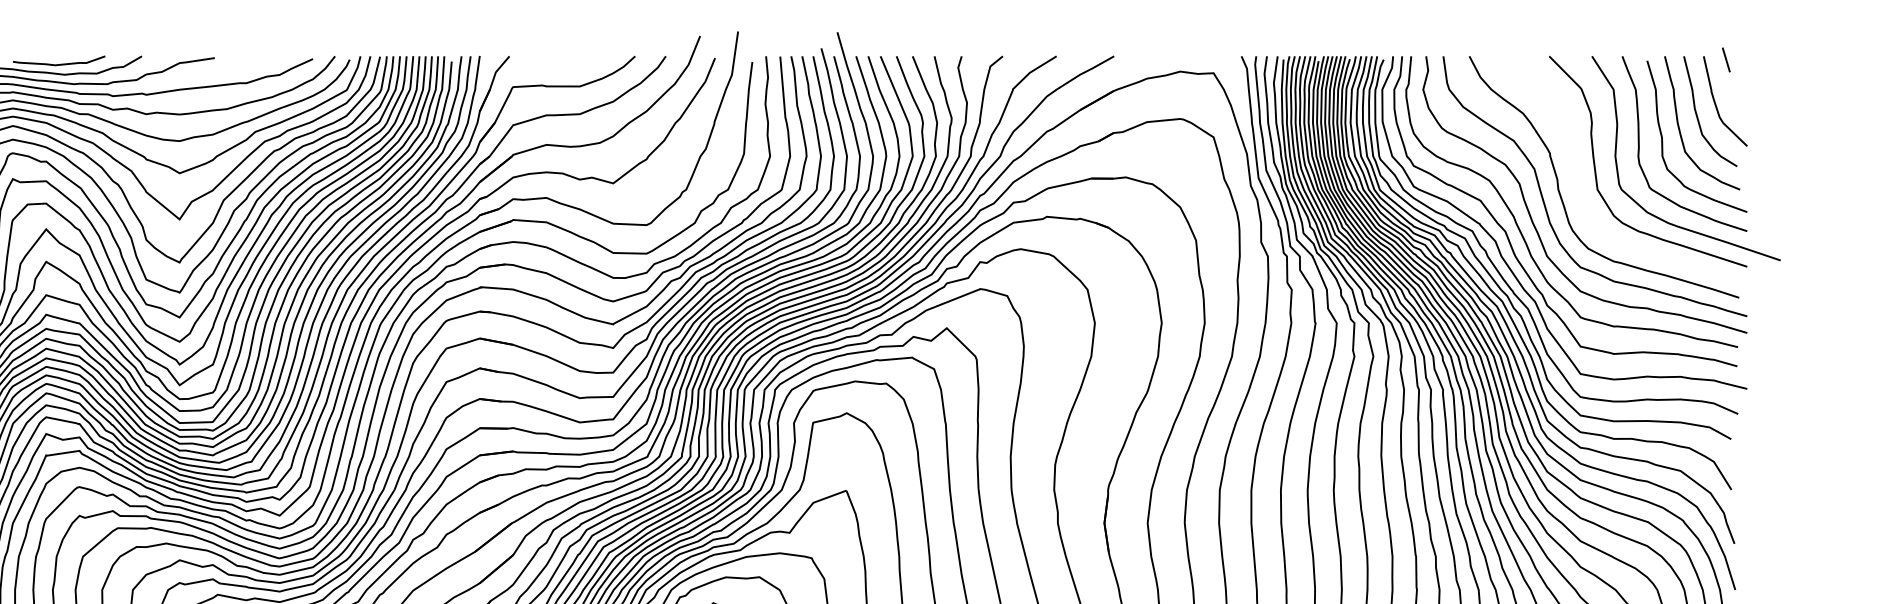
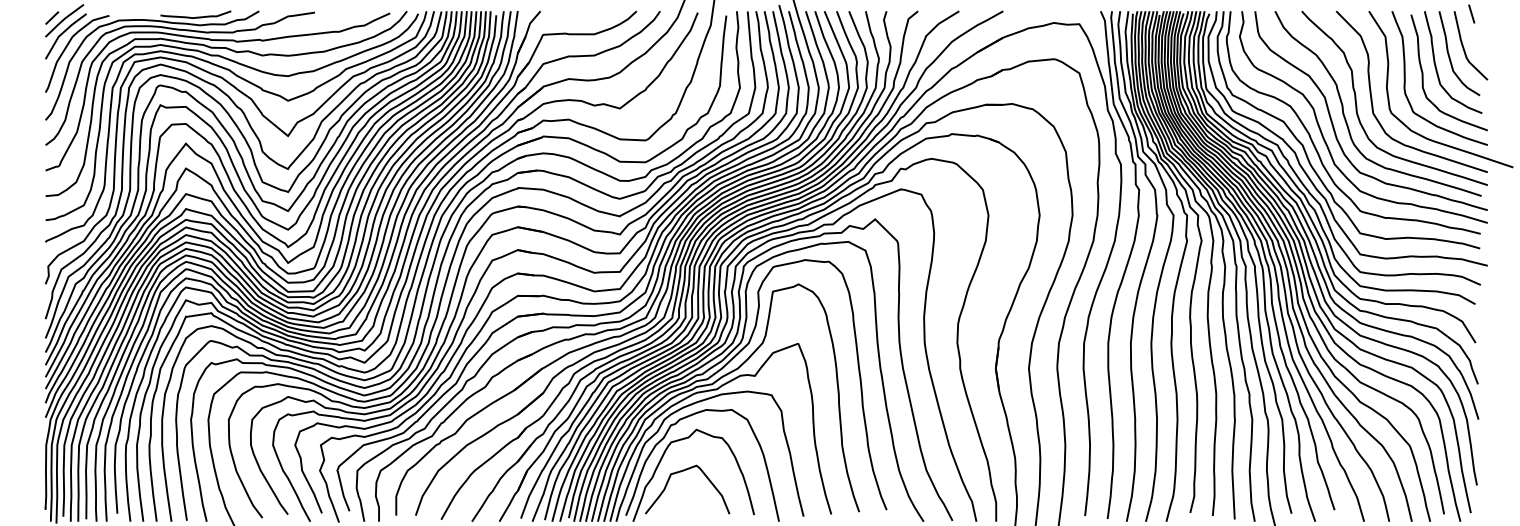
curve: (1577, 179) -> (1357, 105), added

